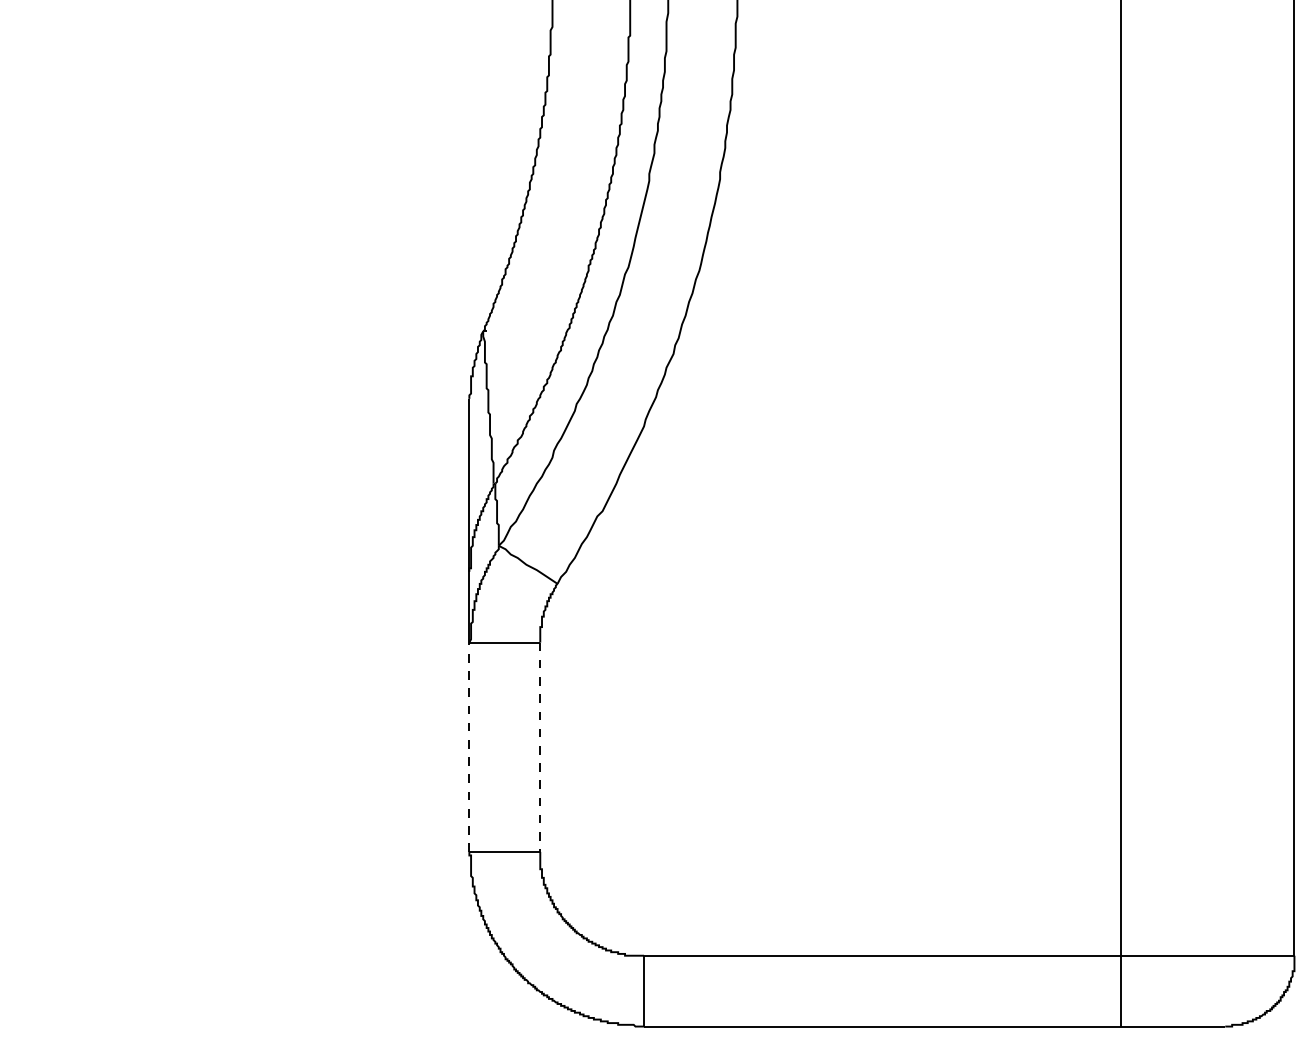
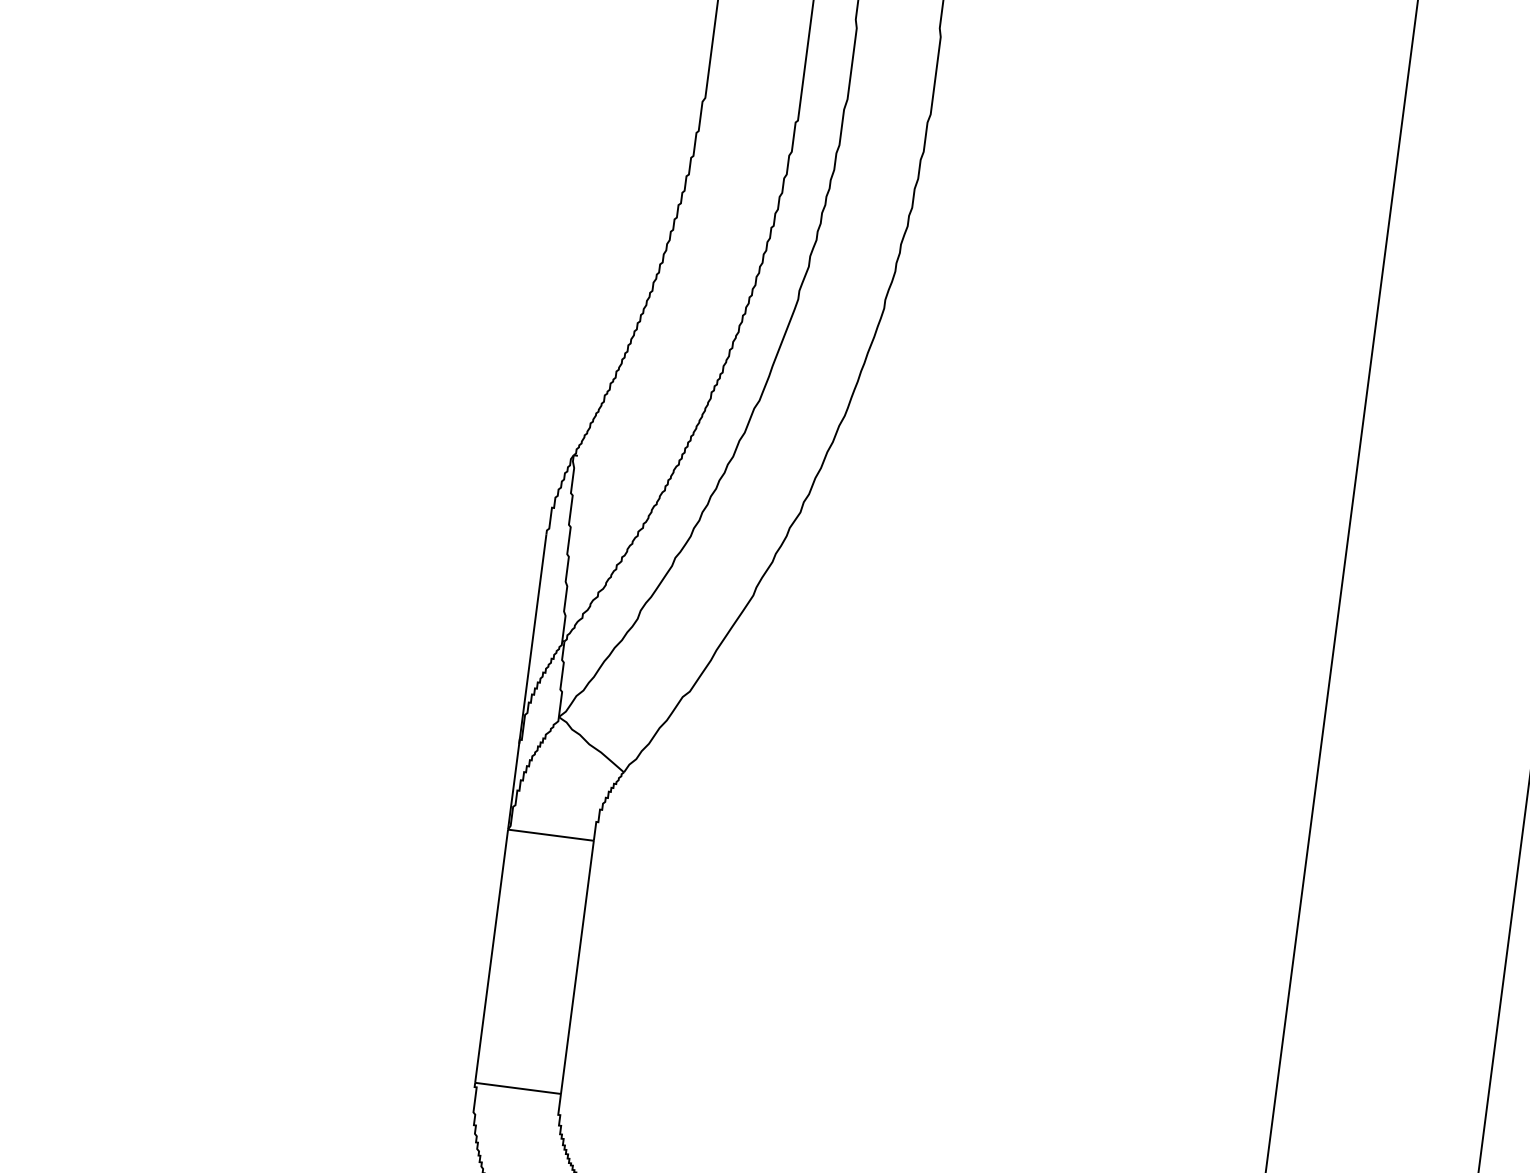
line: (469, 747) -> (491, 956), dashed -> solid
line: (540, 747) -> (577, 967), dashed -> solid

